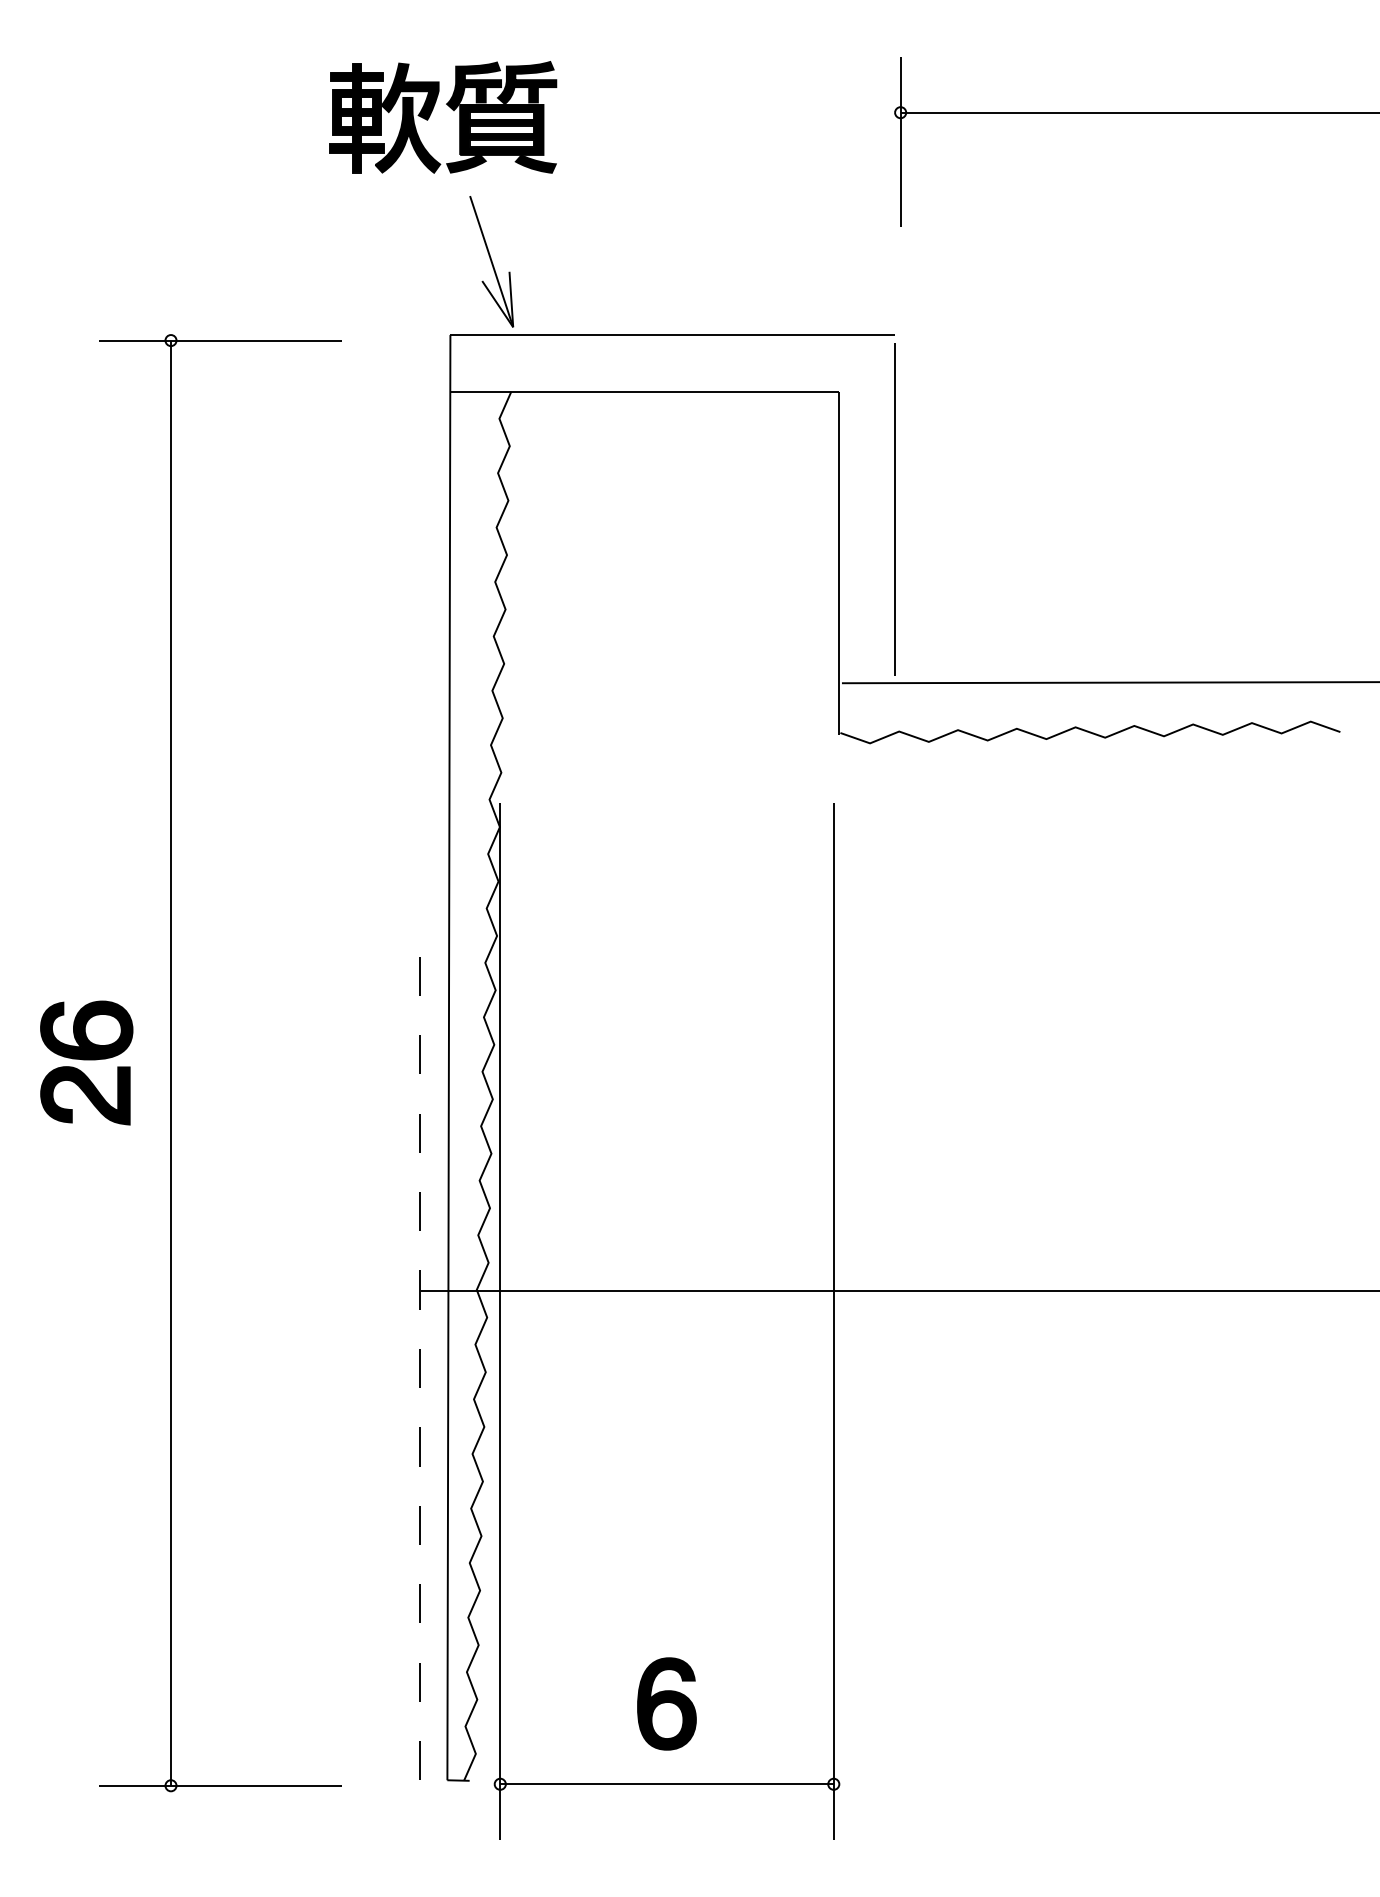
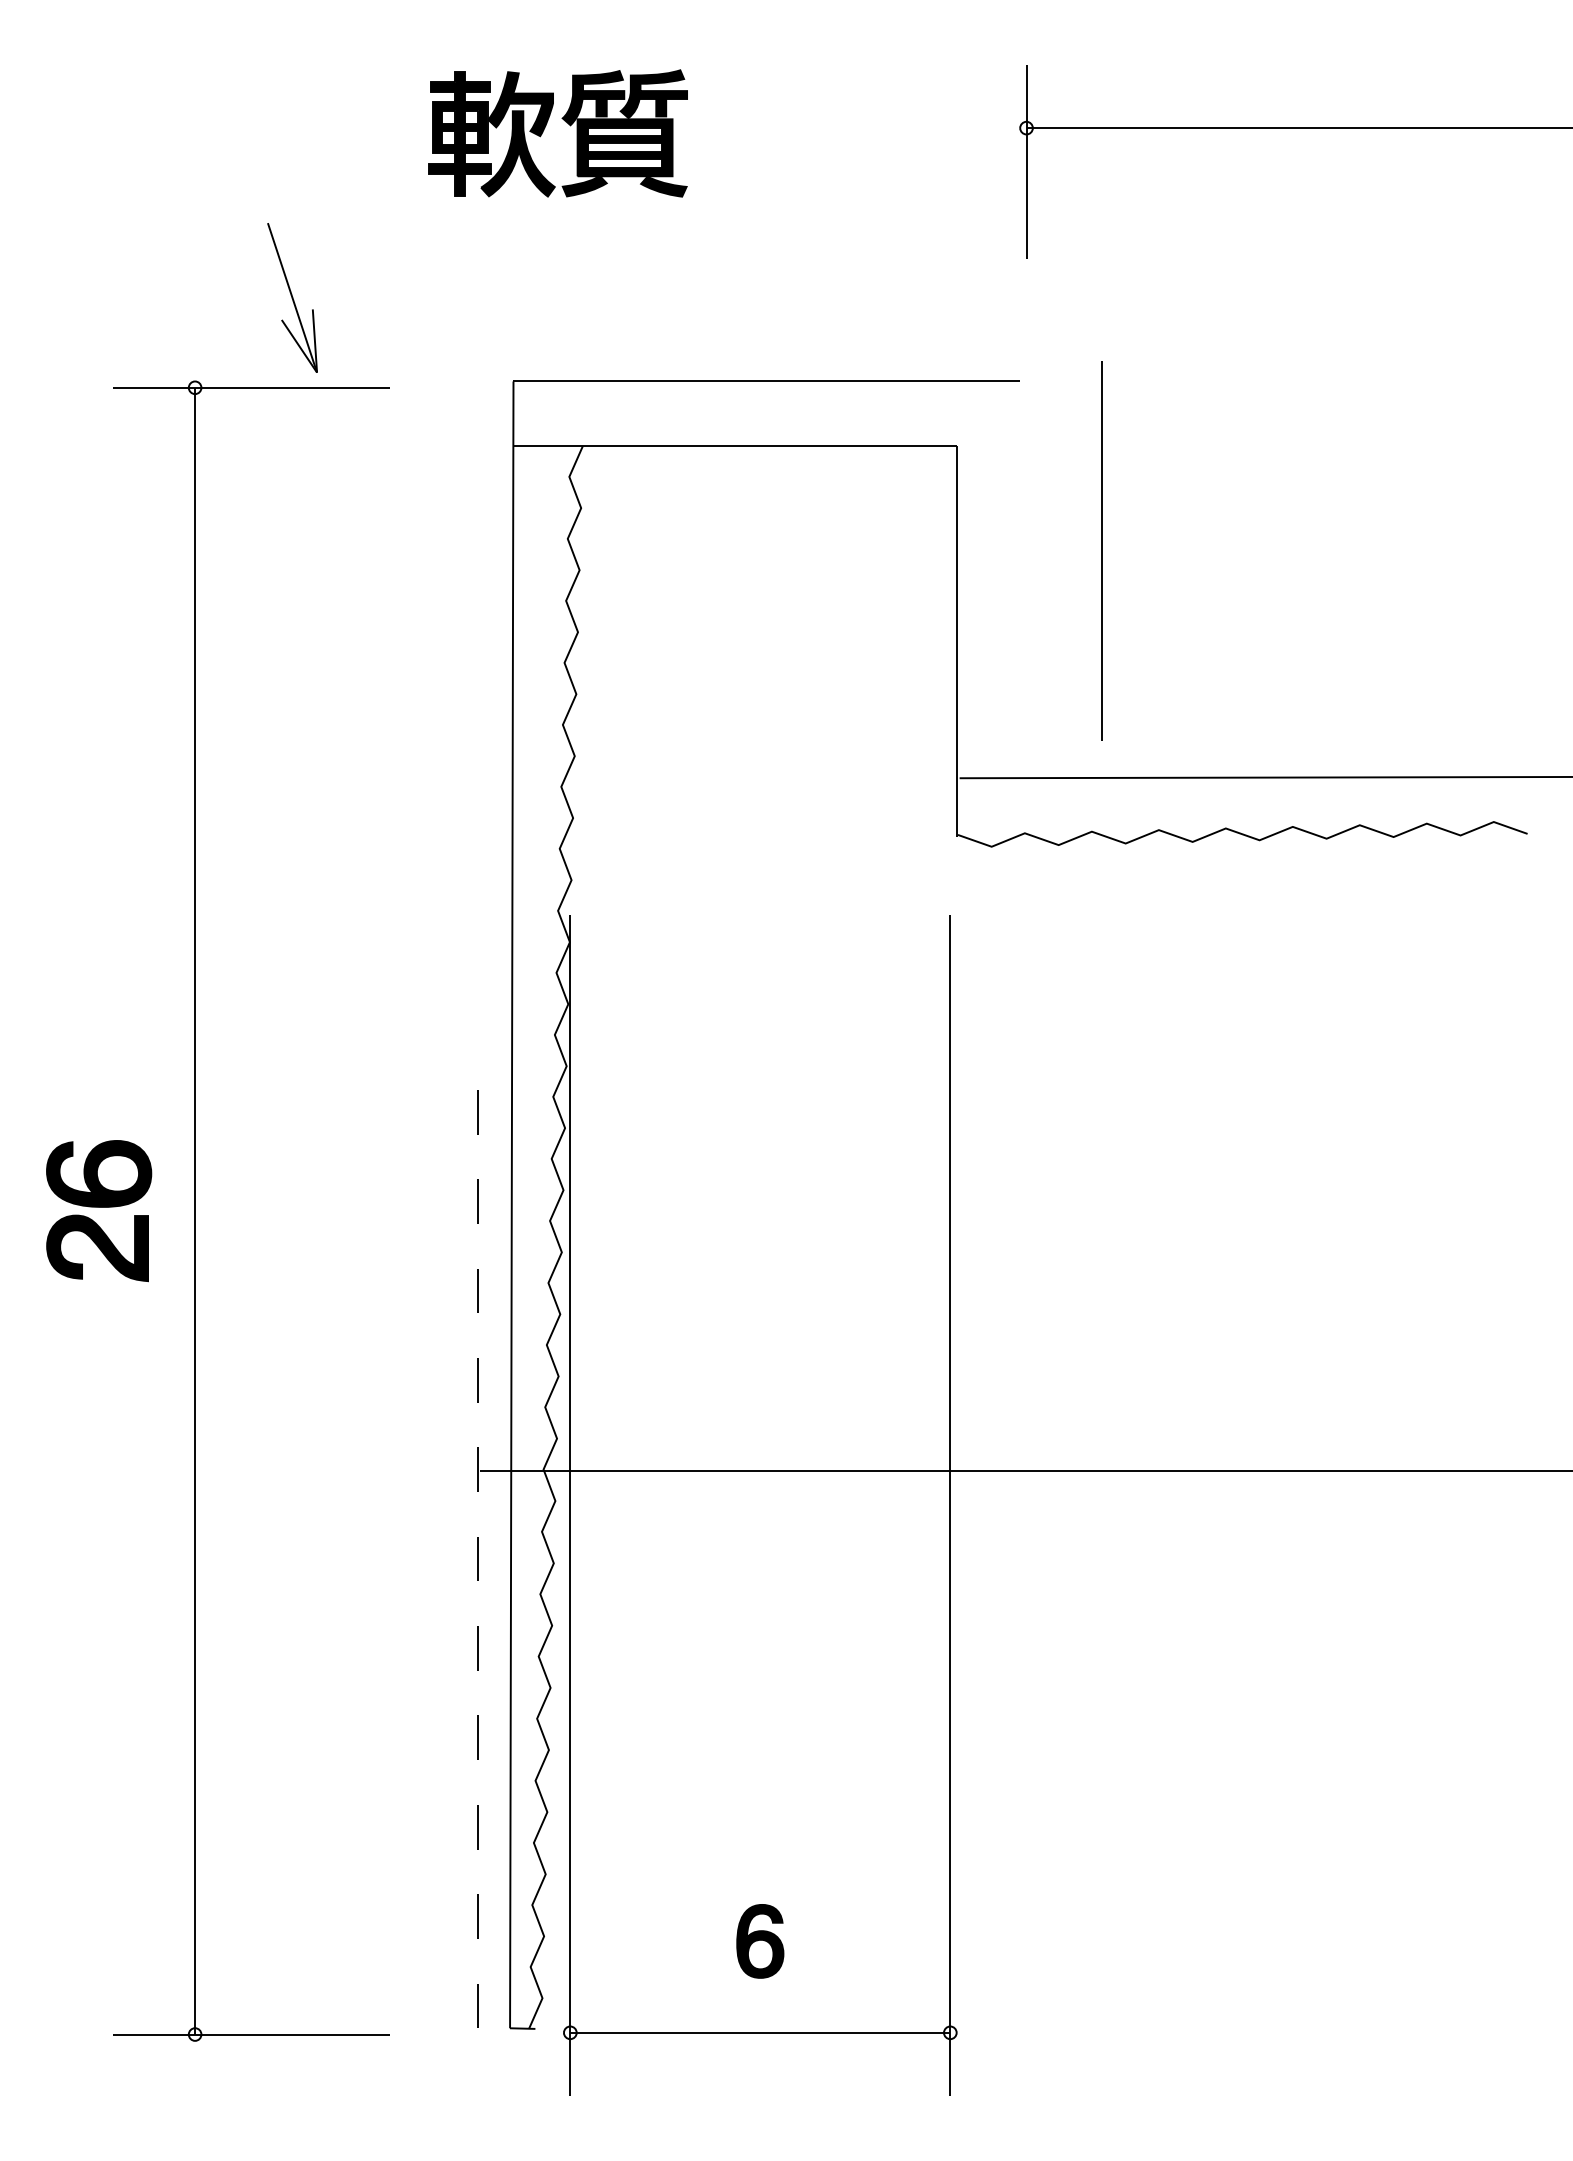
part: (431, 113) -> (545, 128), moved
part: (491, 261) -> (292, 297), moved
line: (894, 508) -> (1101, 550), moved
part: (667, 1704) -> (760, 1941), size x0.7

